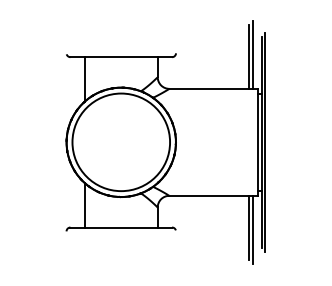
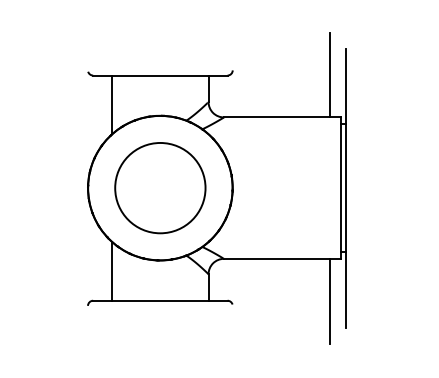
line: (252, 54) -> (334, 72), removed
circle: (120, 141) -> (159, 187), size x0.7
line: (265, 141) -> (350, 187), removed
line: (252, 229) -> (334, 303), removed

